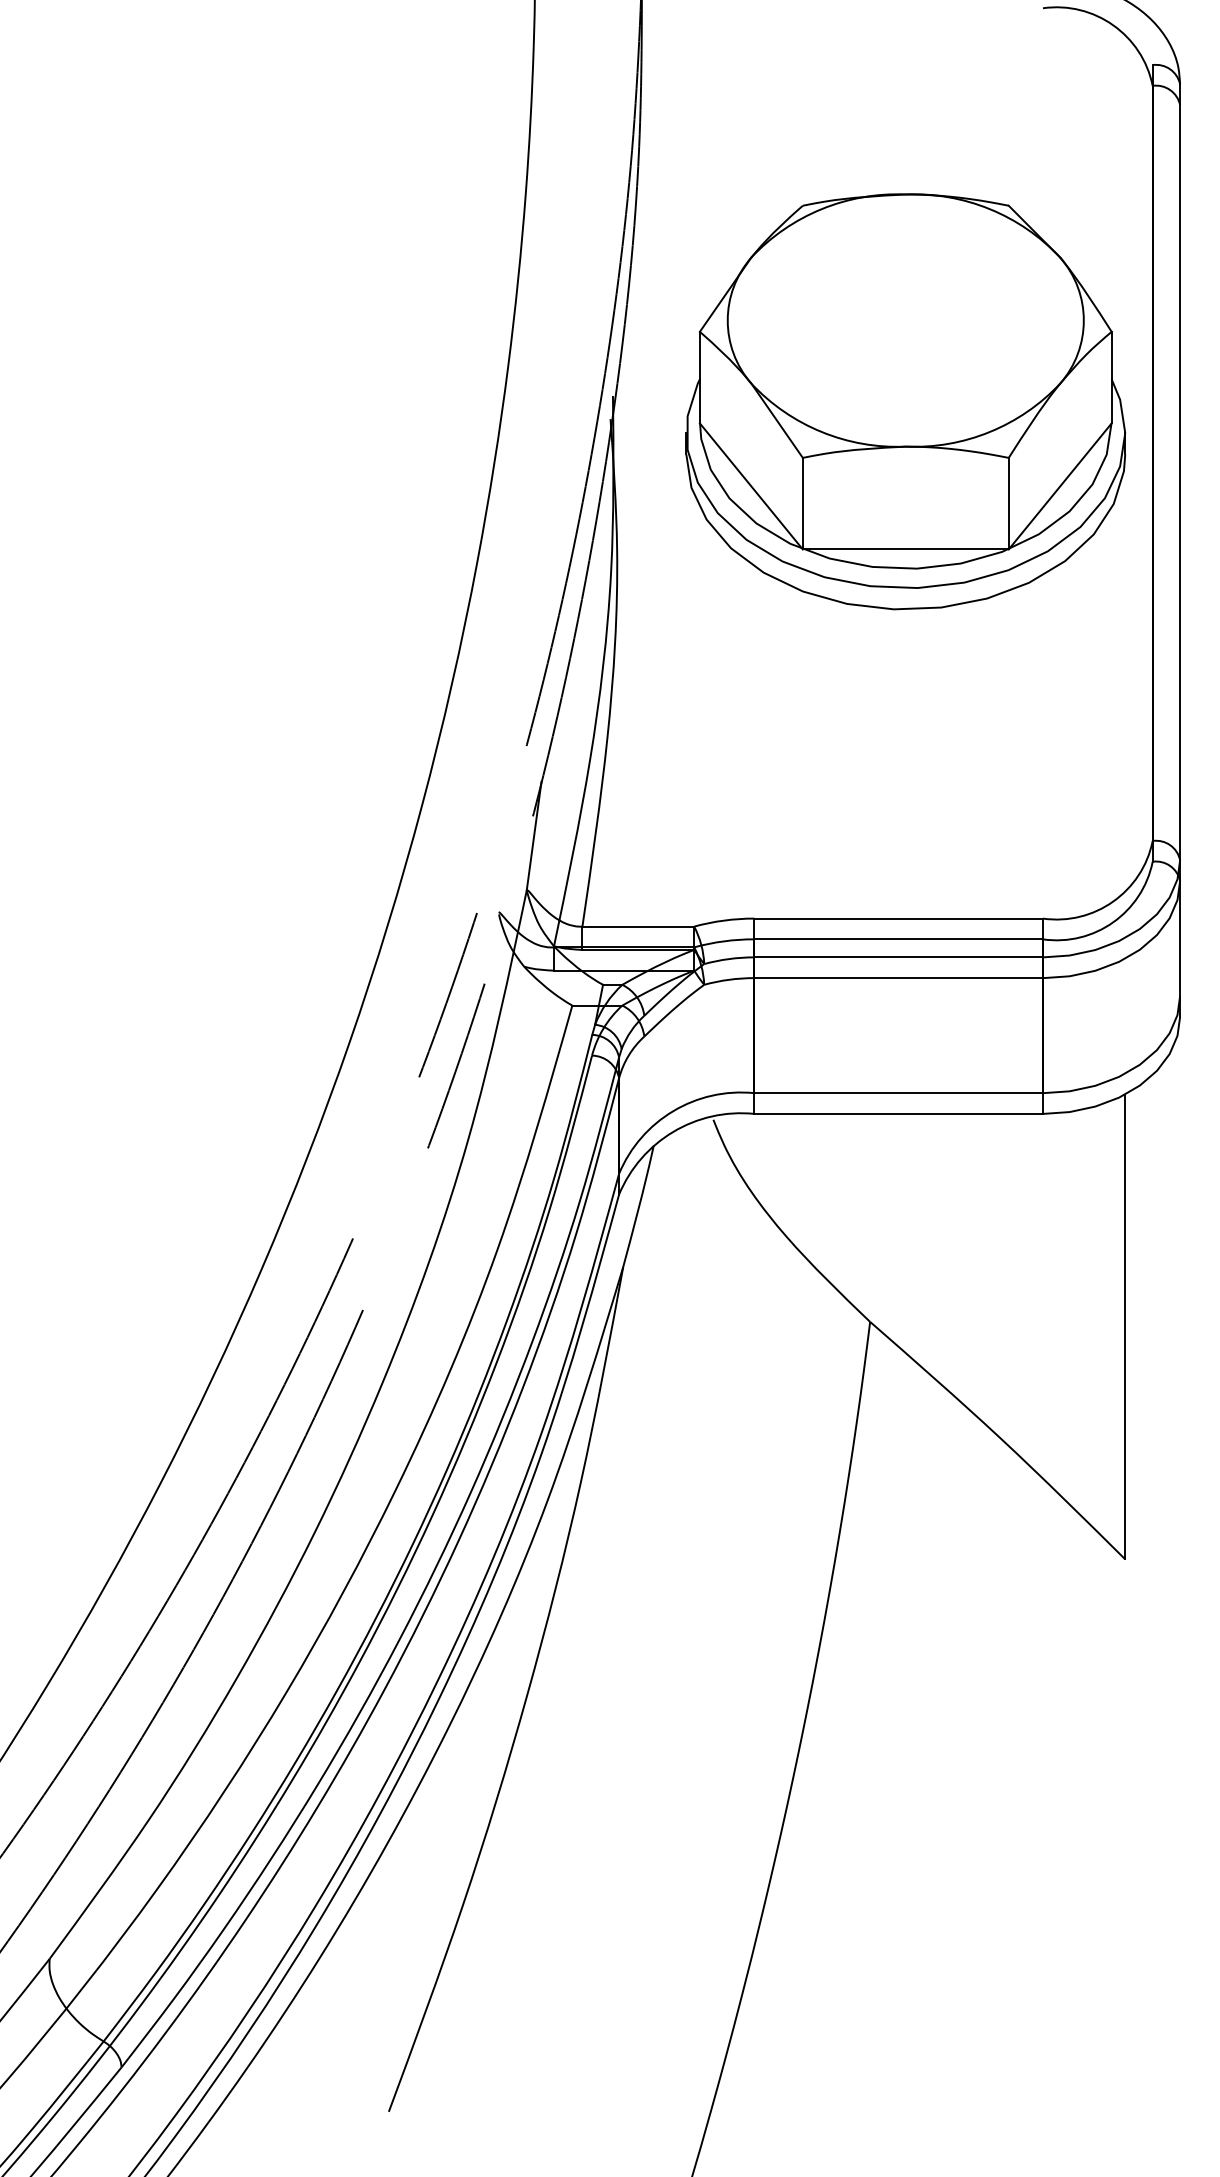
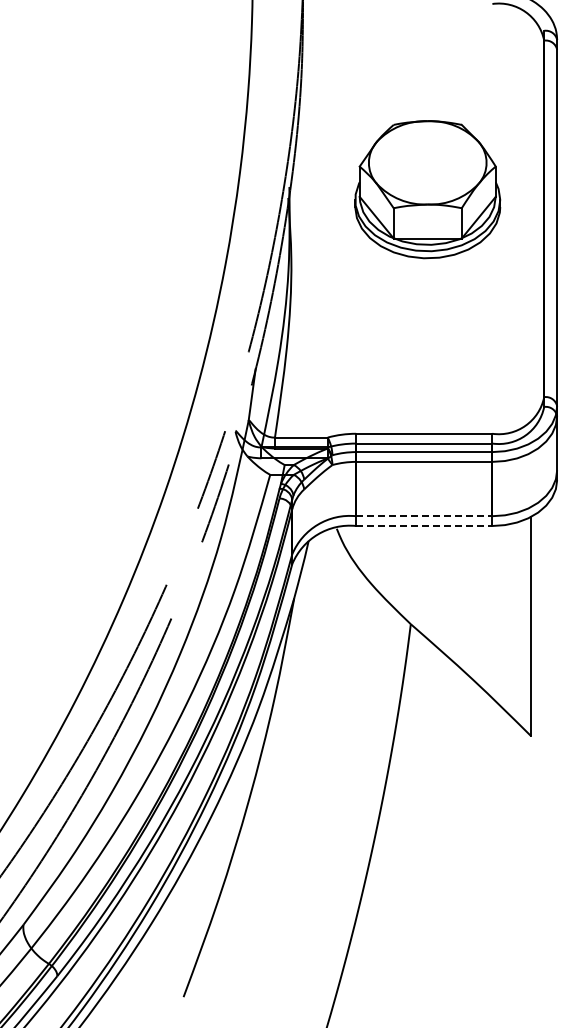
part: (905, 401) -> (427, 189), size x0.7
line: (899, 1093) -> (424, 516), solid -> dashed
line: (899, 1114) -> (424, 526), solid -> dashed

